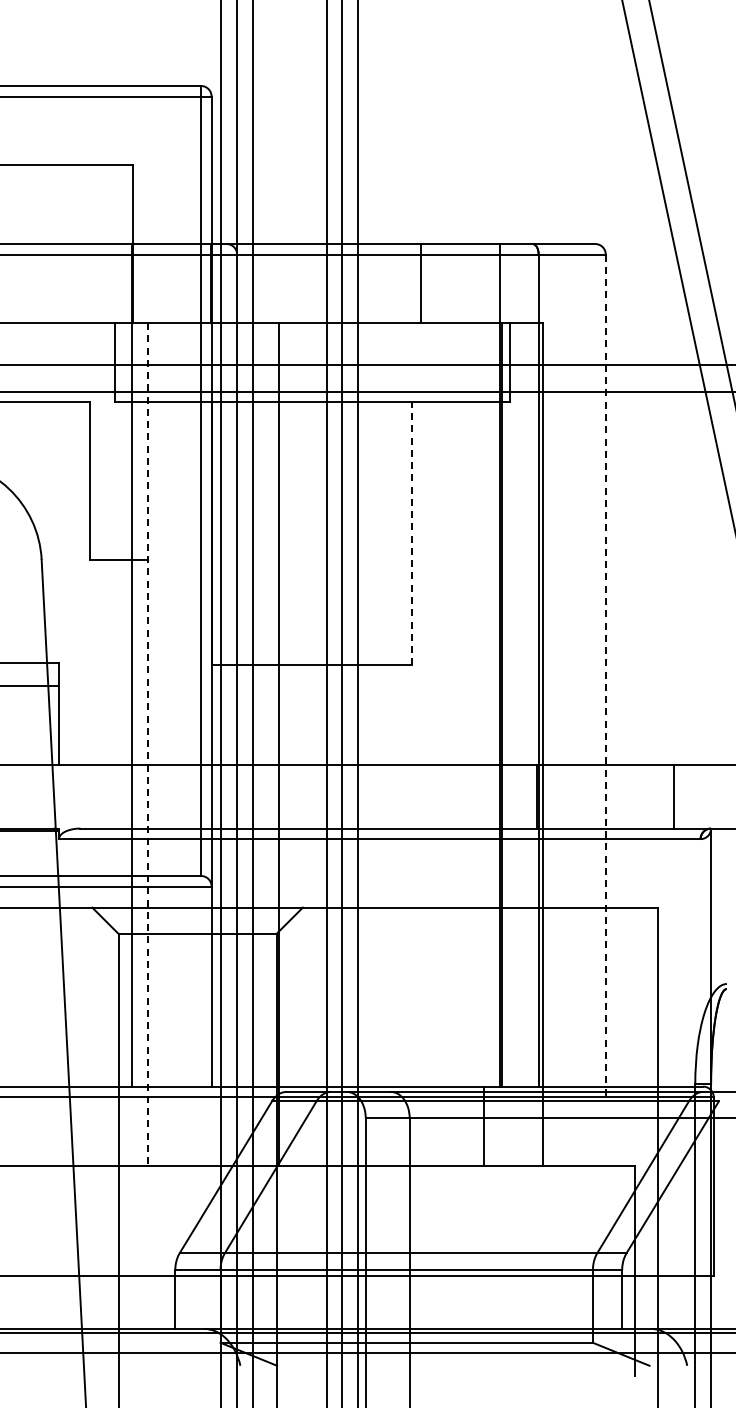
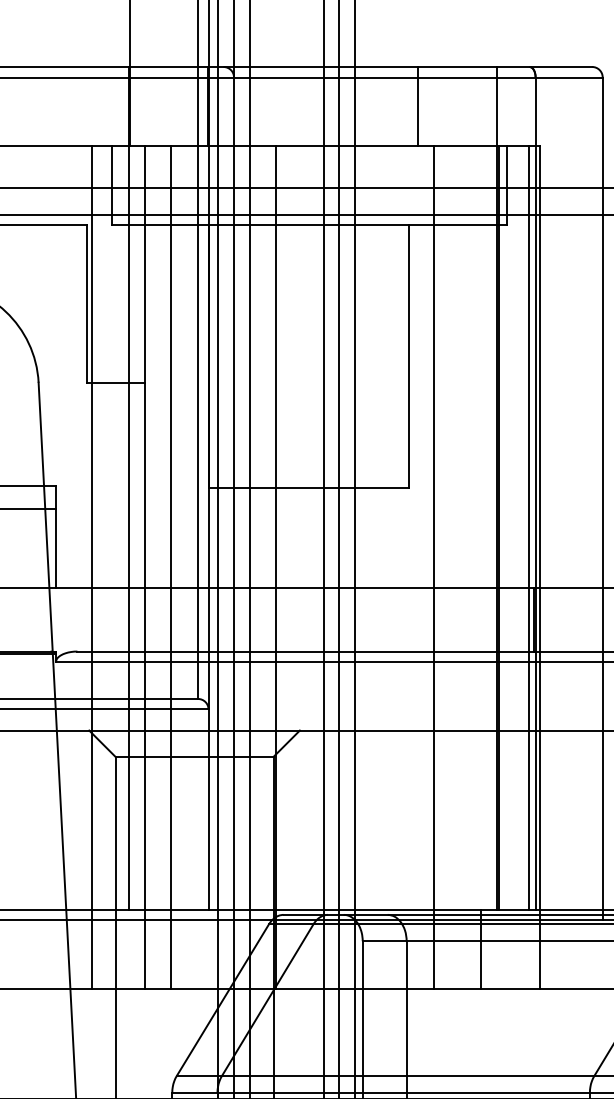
line: (412, 533) -> (409, 356), dashed -> solid
line: (605, 676) -> (602, 499), dashed -> solid
line: (532, 704) -> (529, 527), added
line: (94, 744) -> (91, 567), added
line: (148, 744) -> (145, 567), dashed -> solid
line: (173, 744) -> (170, 567), added
line: (437, 744) -> (434, 567), added

